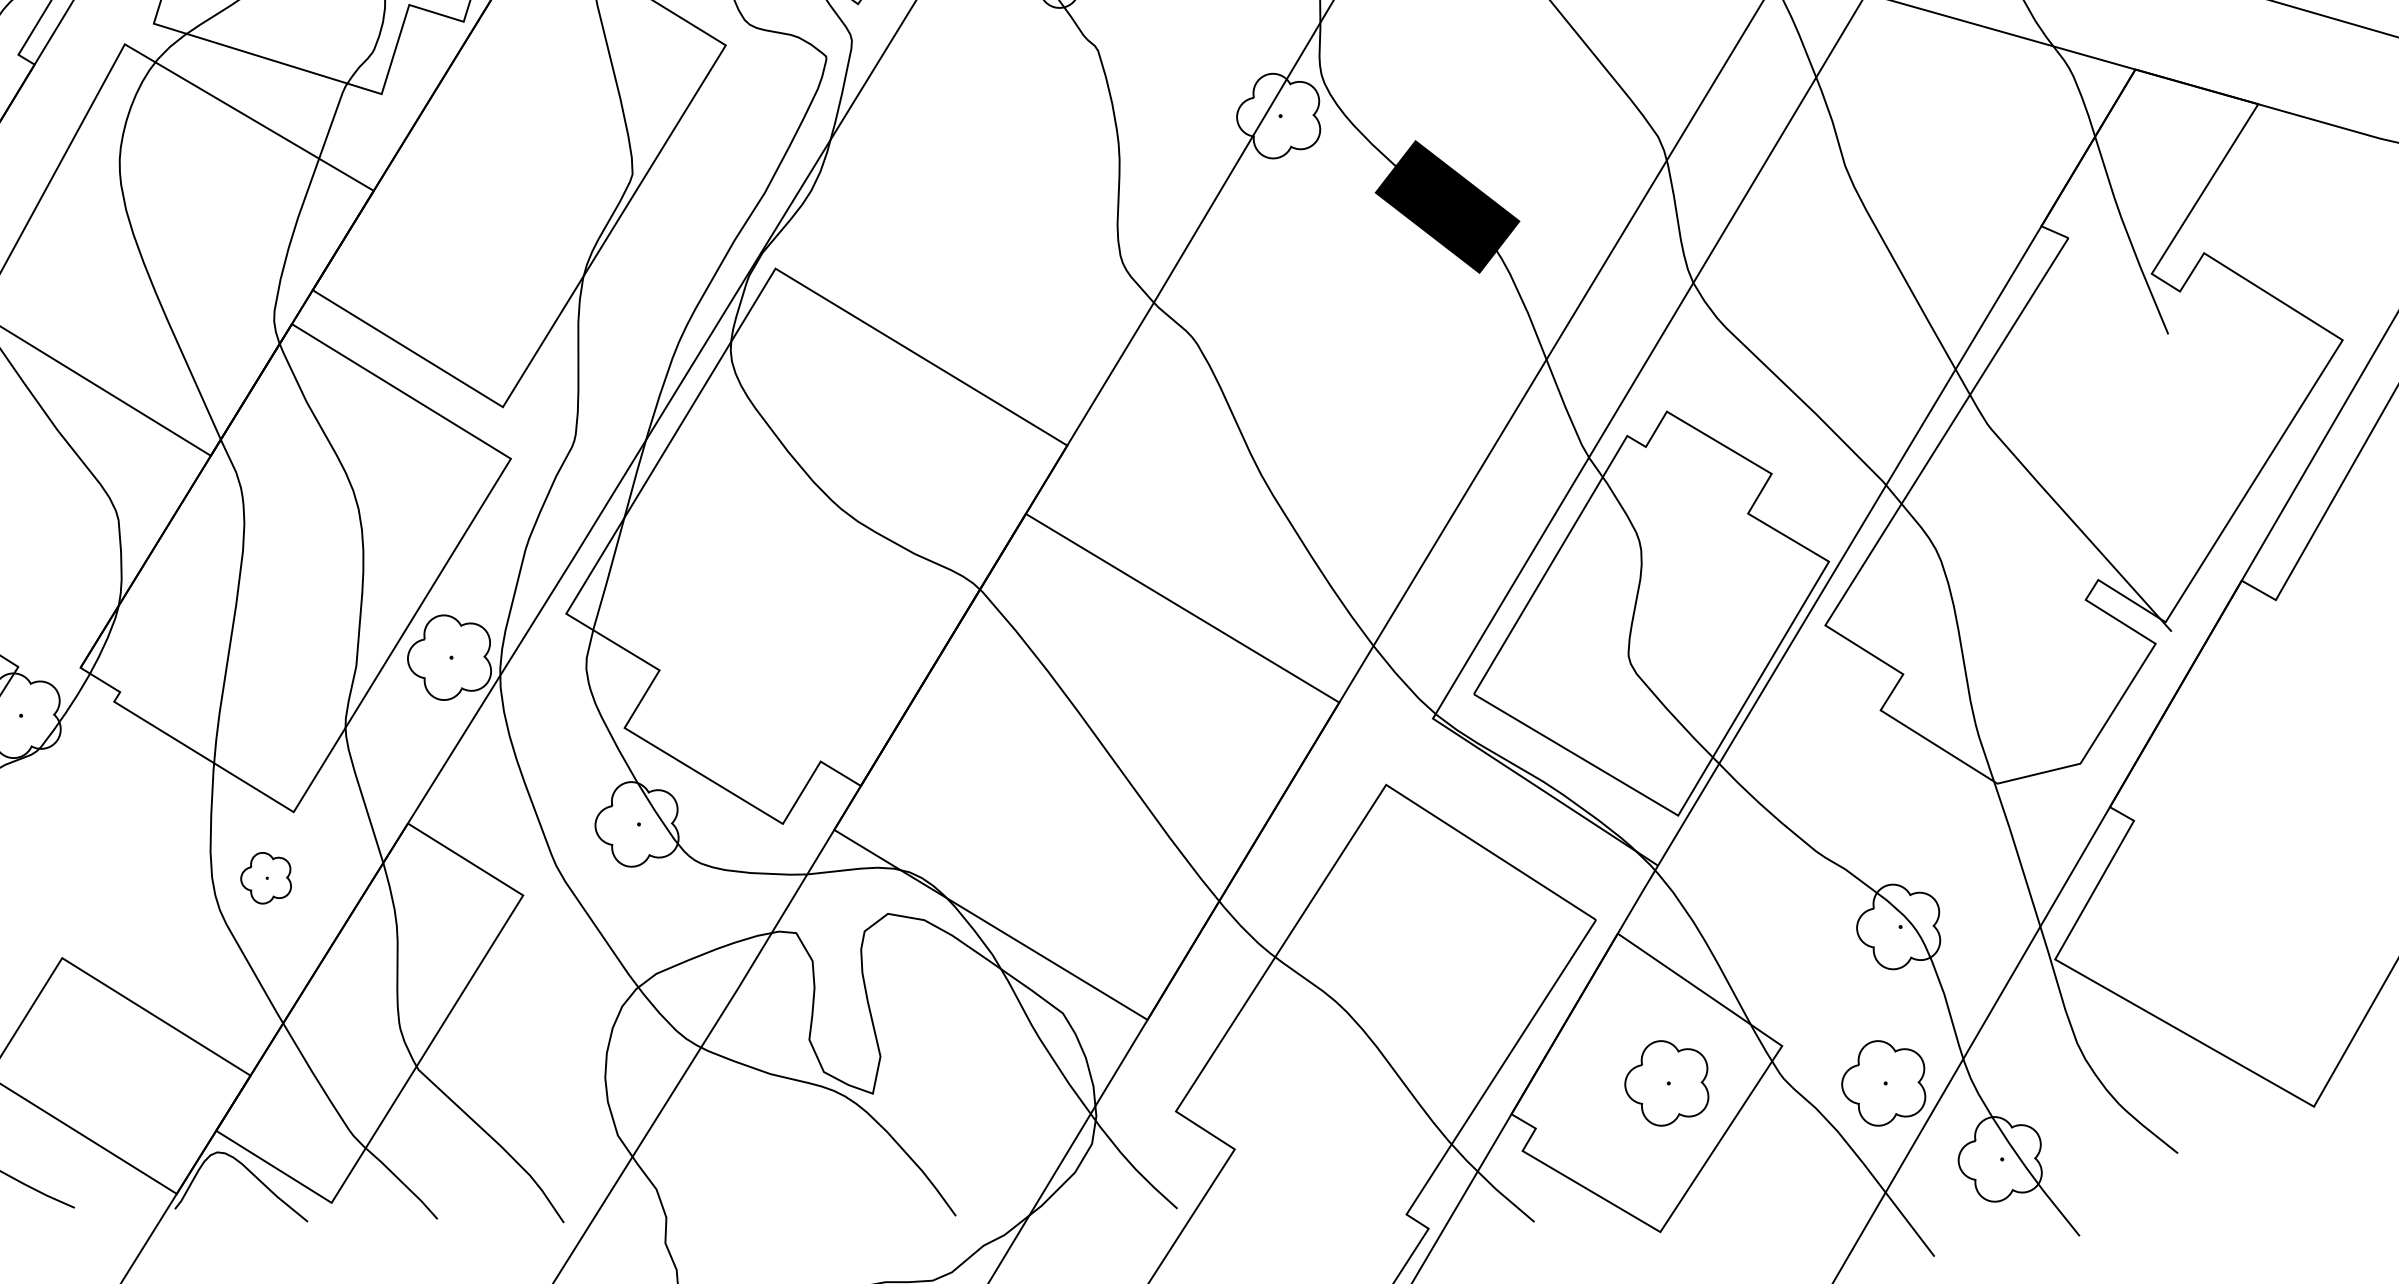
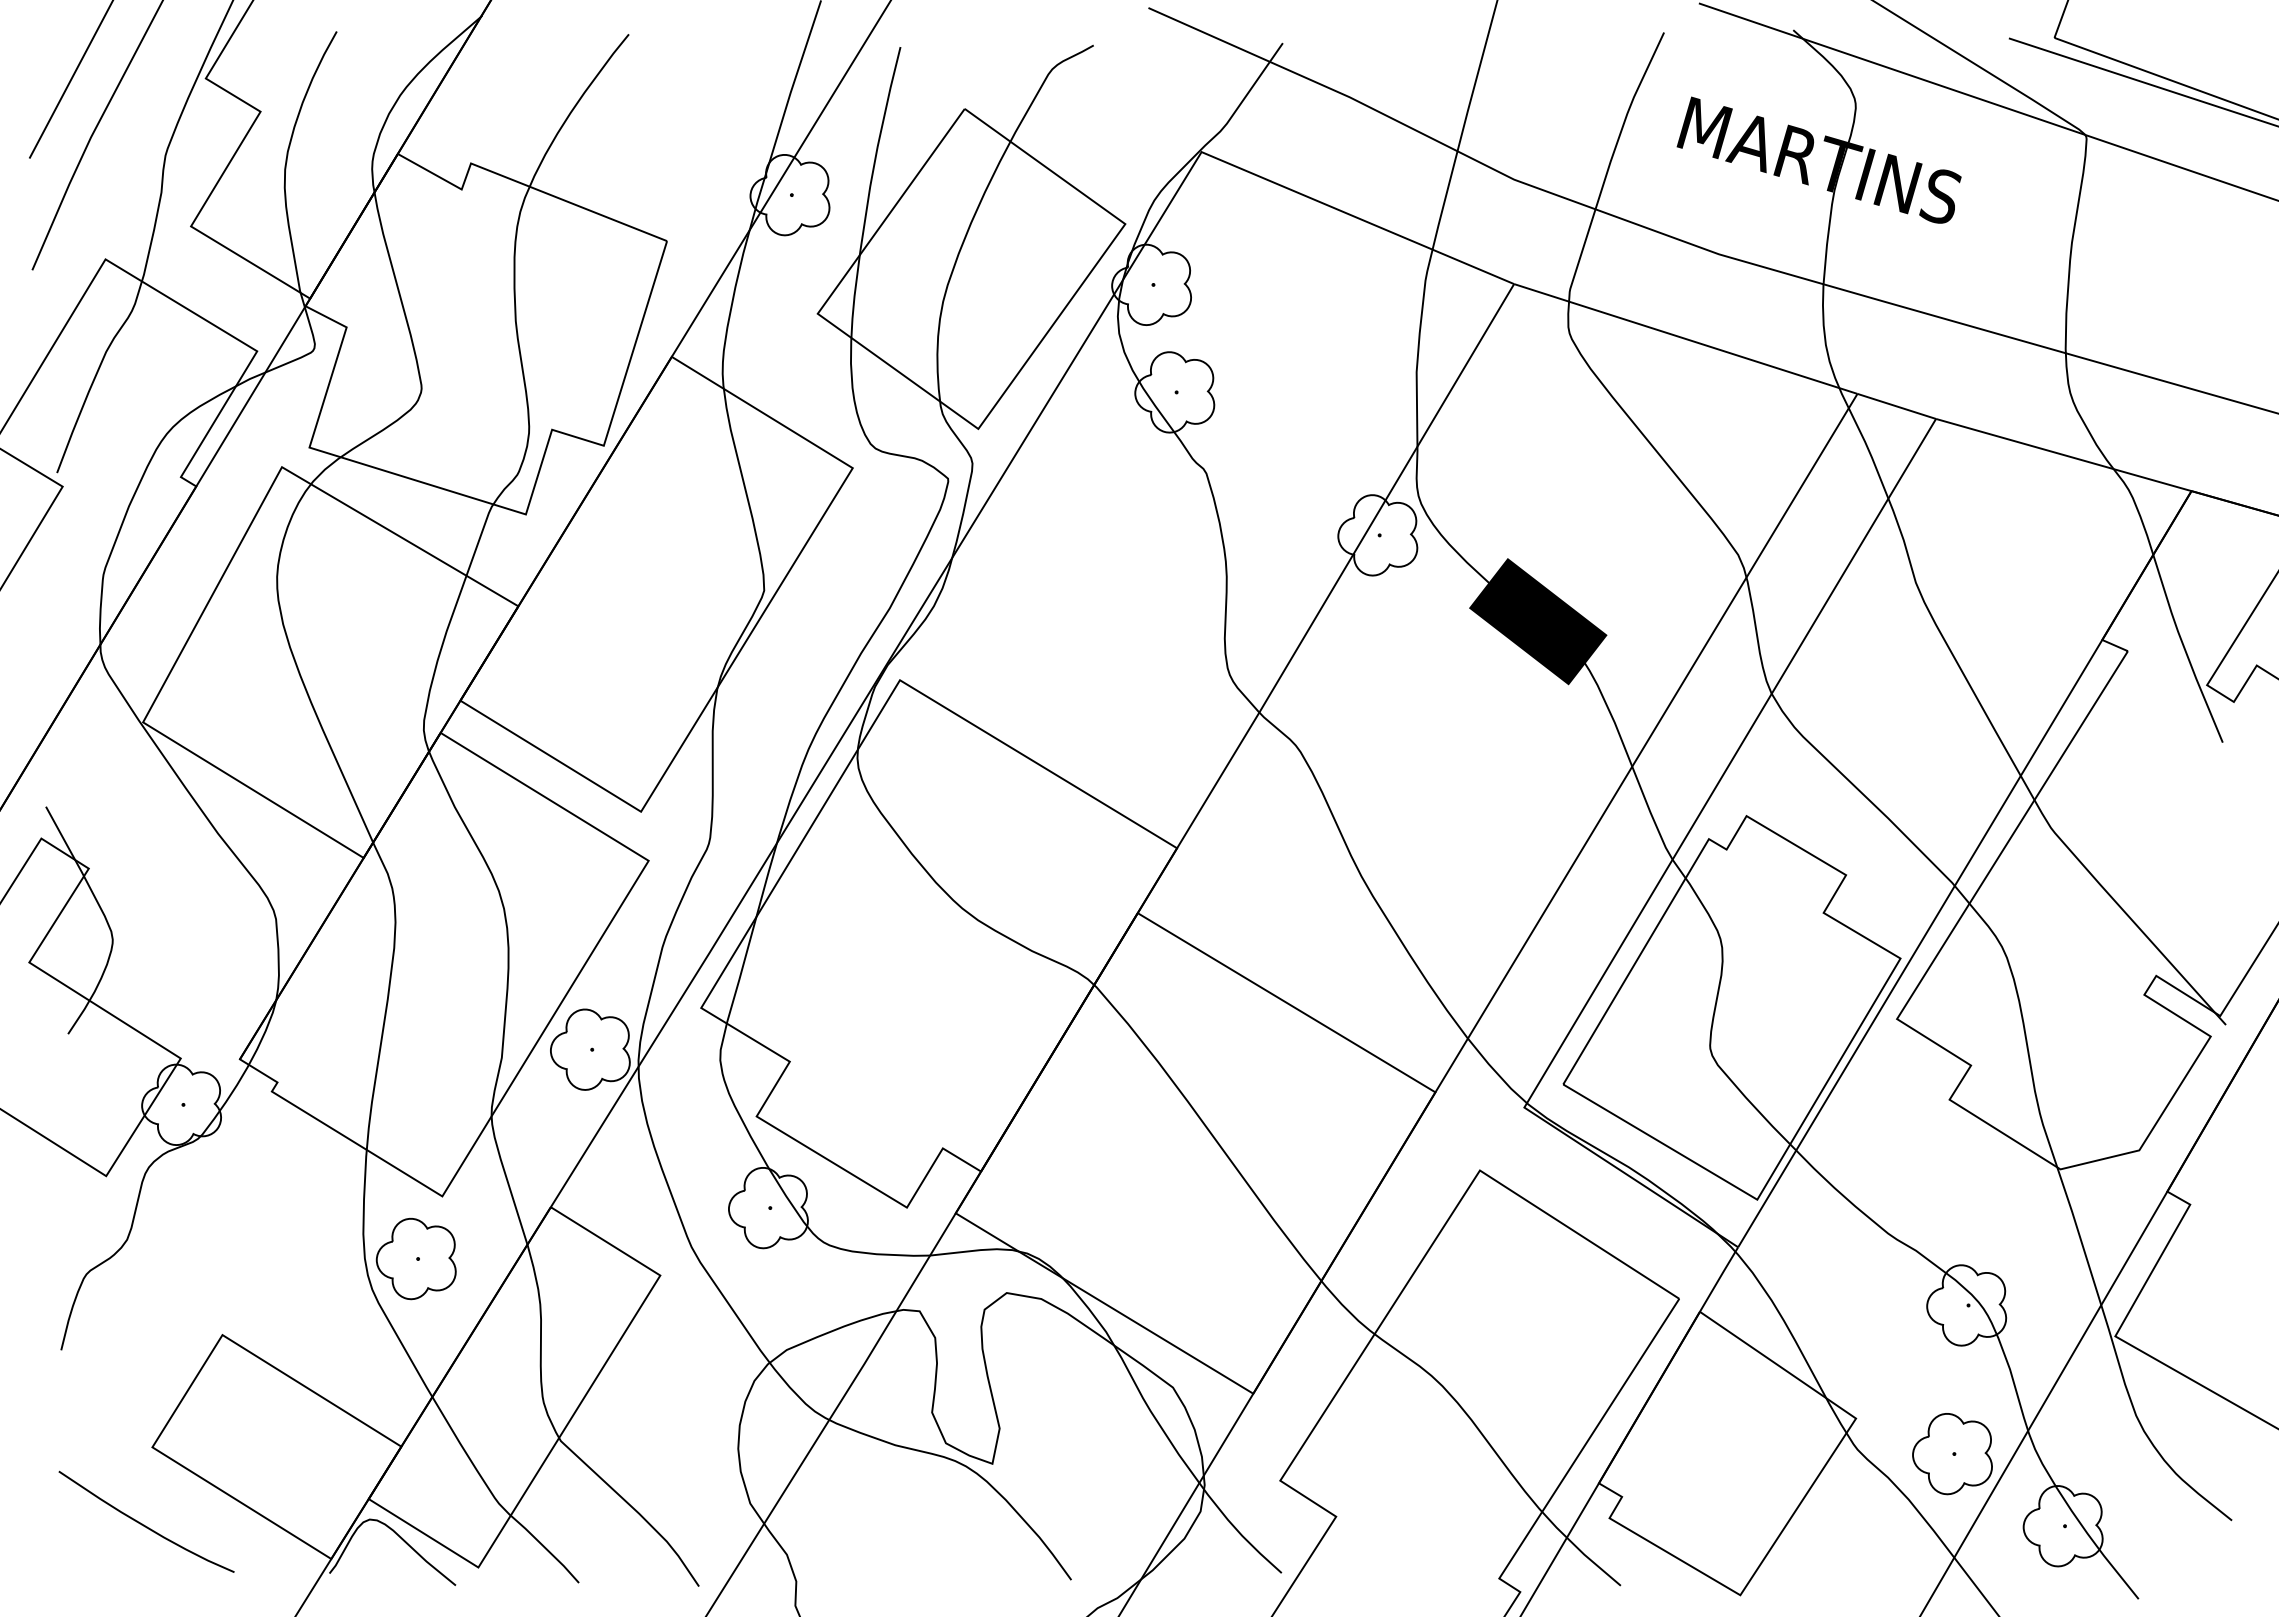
part: (265, 878) -> (415, 1259), size x1.67
part: (1666, 1083) -> (1746, 1454), removed

